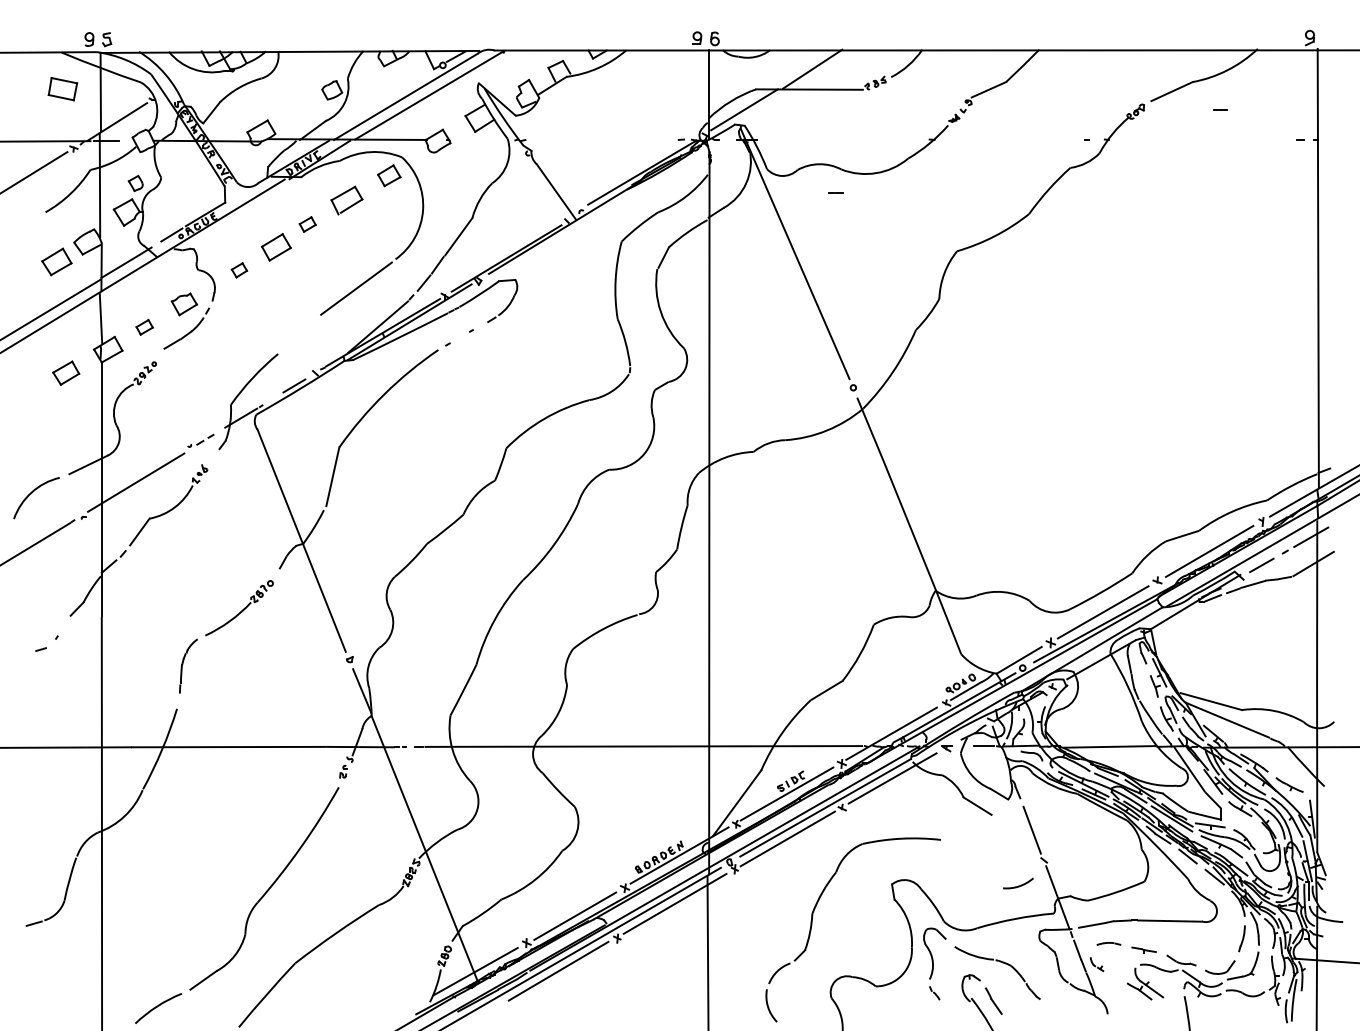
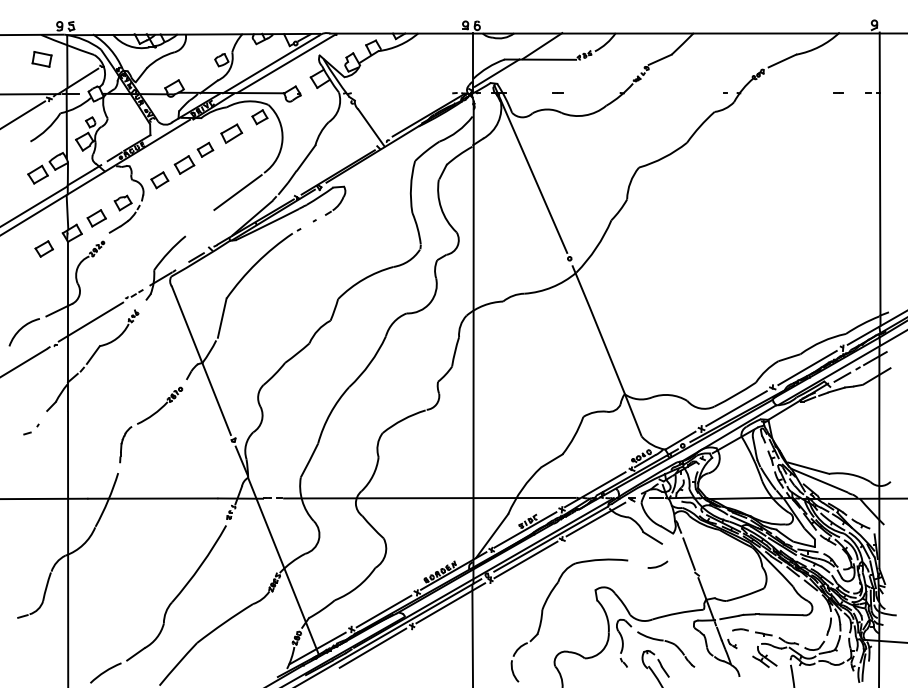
part: (1220, 108) -> (838, 92), moved
line: (835, 192) -> (557, 92), moved
part: (307, 224) -> (205, 149), size x1.43
part: (238, 270) -> (159, 180), size x1.67
part: (144, 327) -> (96, 218), size x1.67
arc: (1017, 884) -> (657, 565), moved

